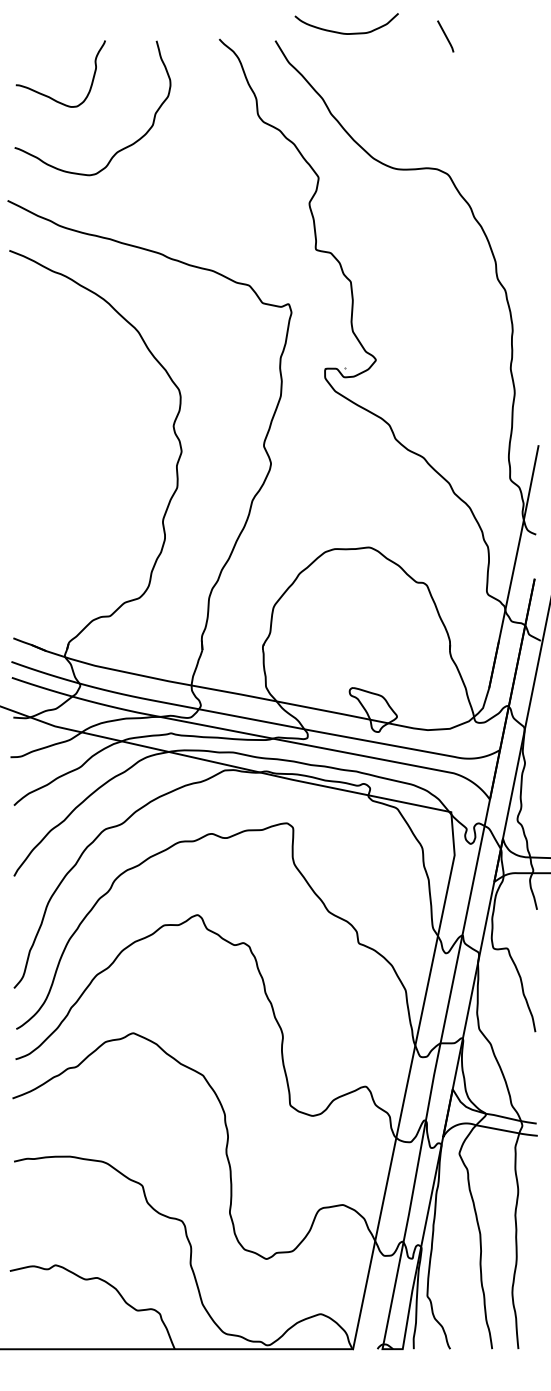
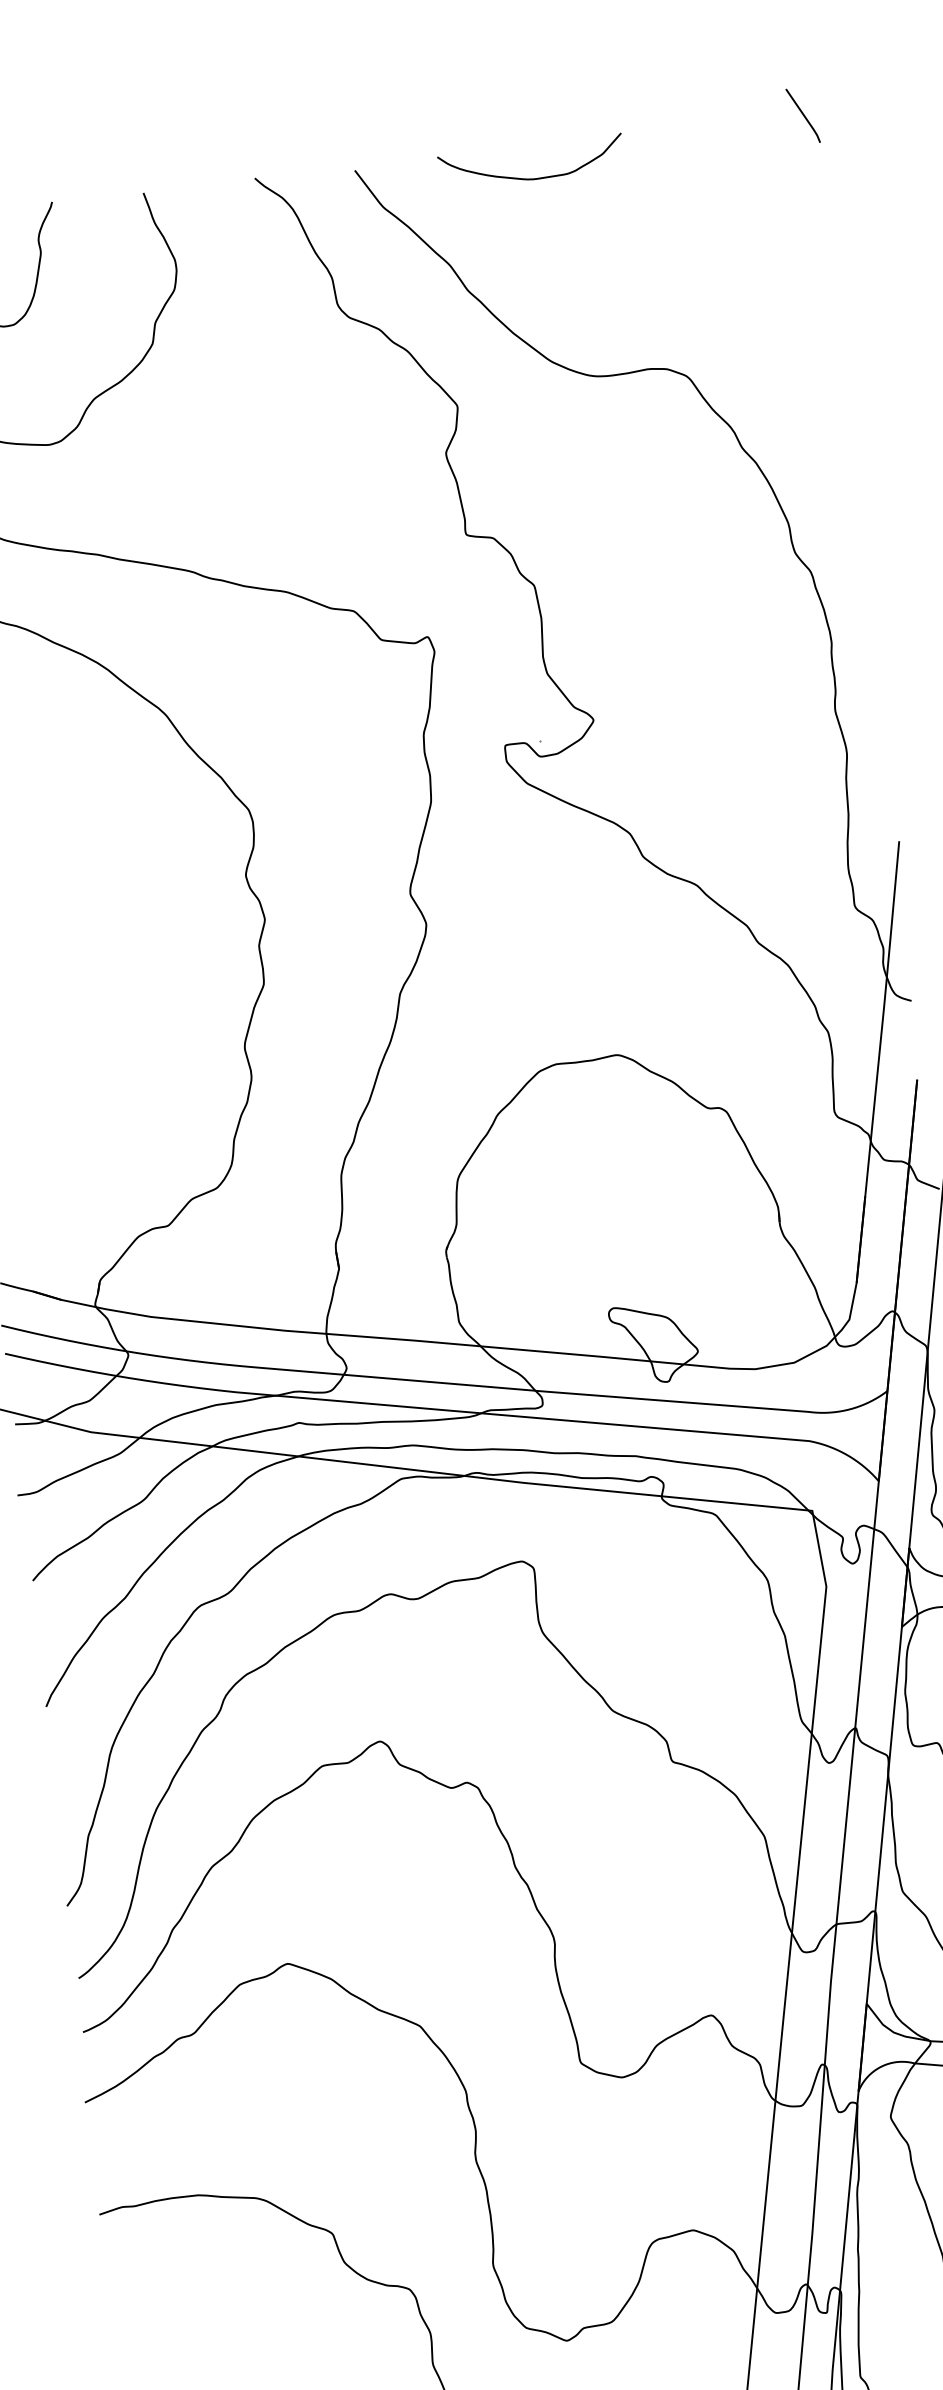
curve: (344, 32) -> (528, 177), moved
line: (445, 36) -> (802, 115), moved

